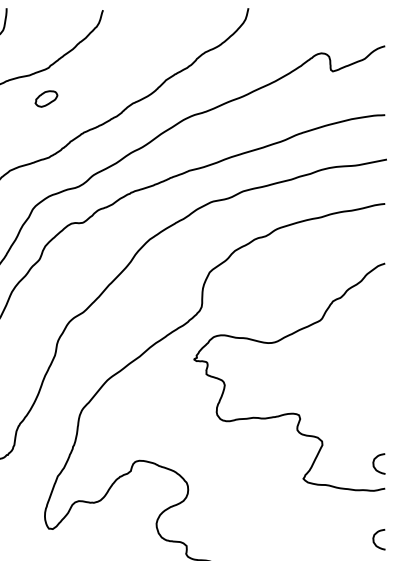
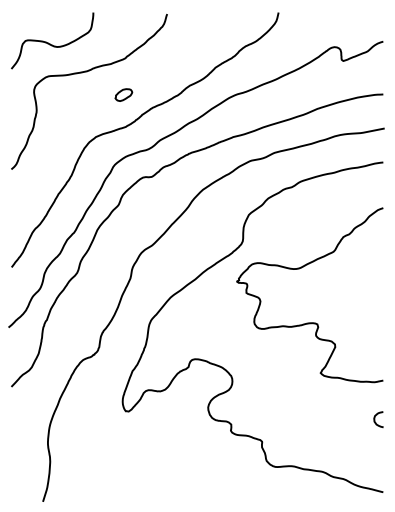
part: (45, 98) -> (123, 94), moved
curve: (374, 463) -> (375, 361), removed

